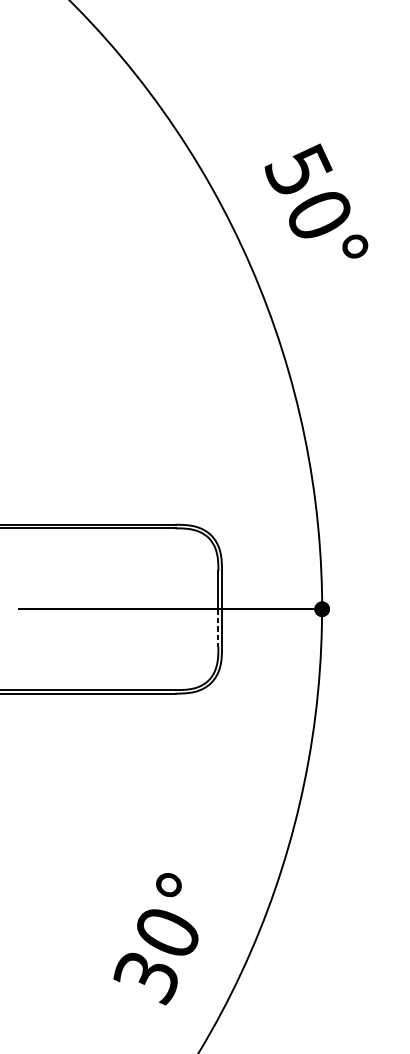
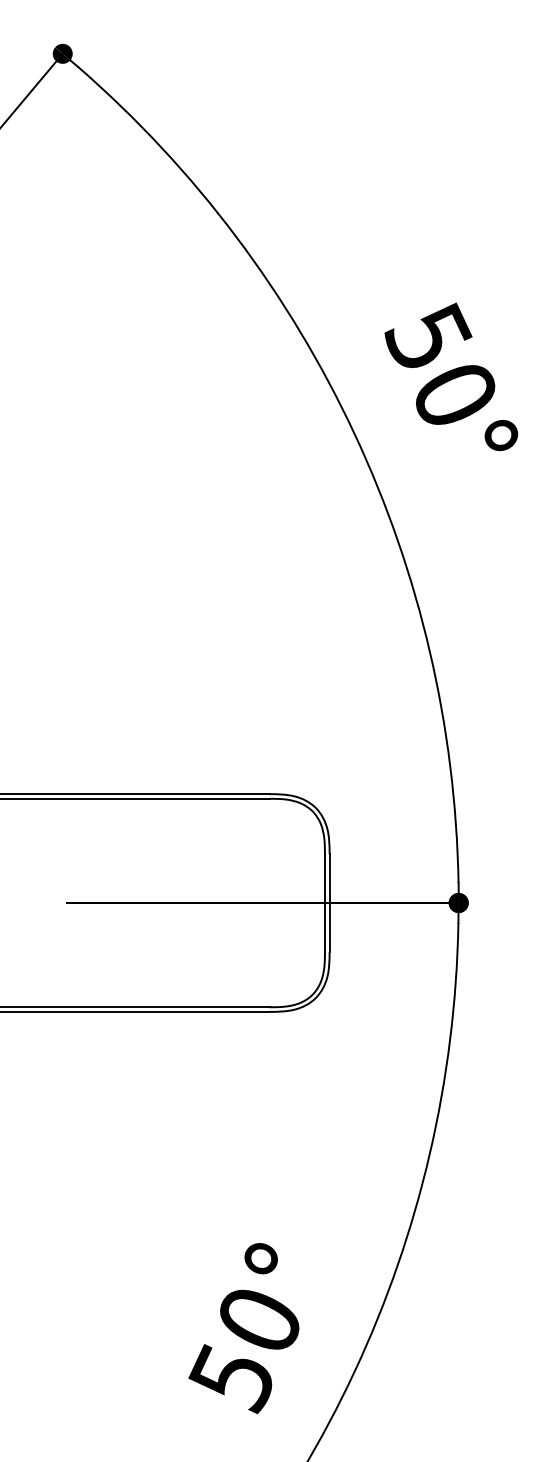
line: (218, 628) -> (324, 927), dashed -> solid
text: (145, 978) -> (230, 1379), 30° -> 50°

